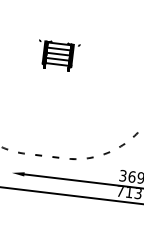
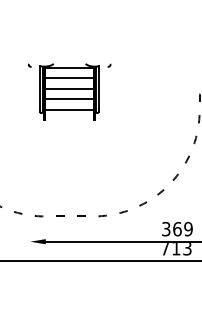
part: (58, 55) -> (69, 91), size x1.67

